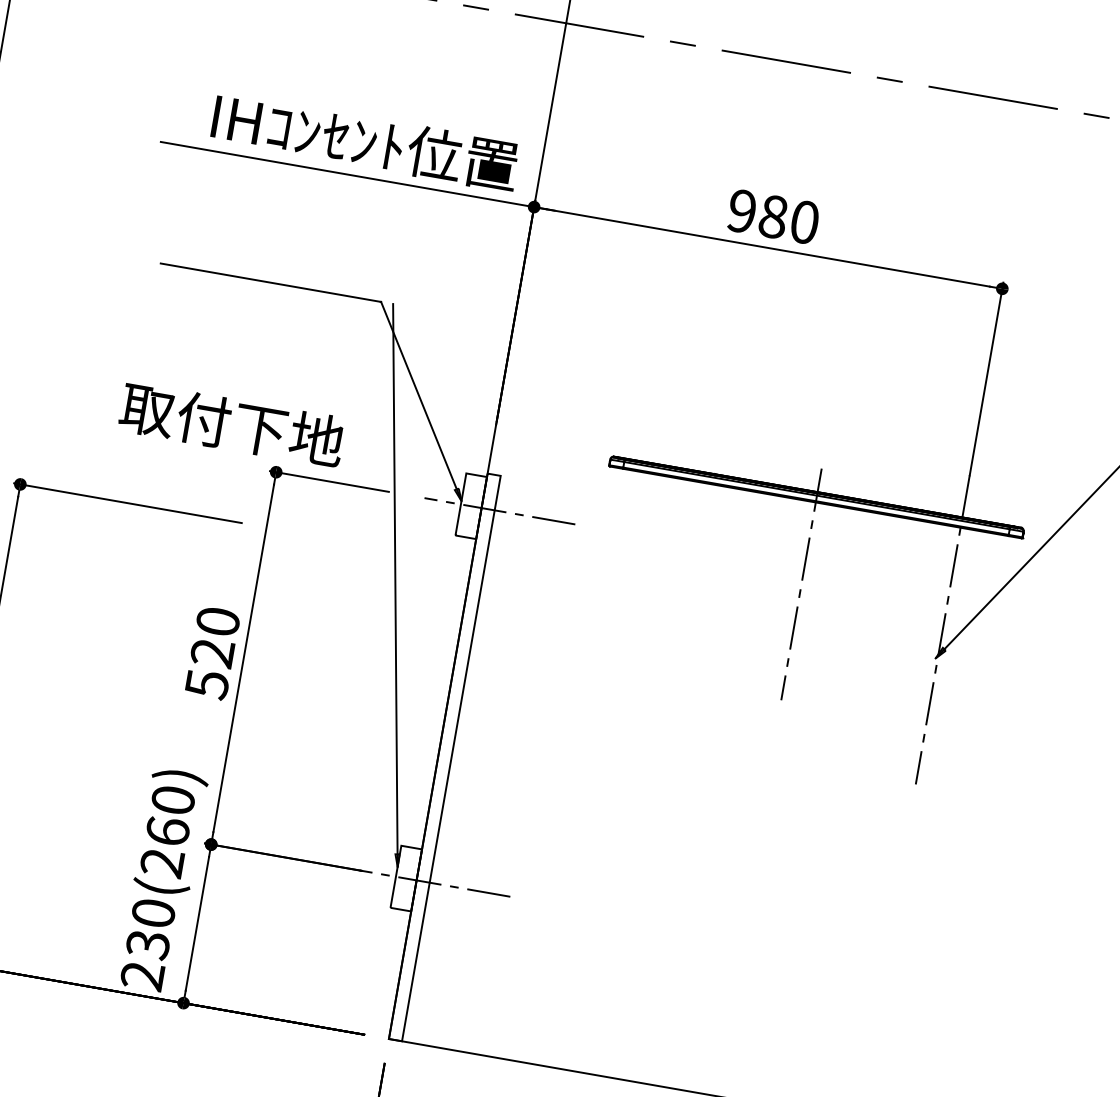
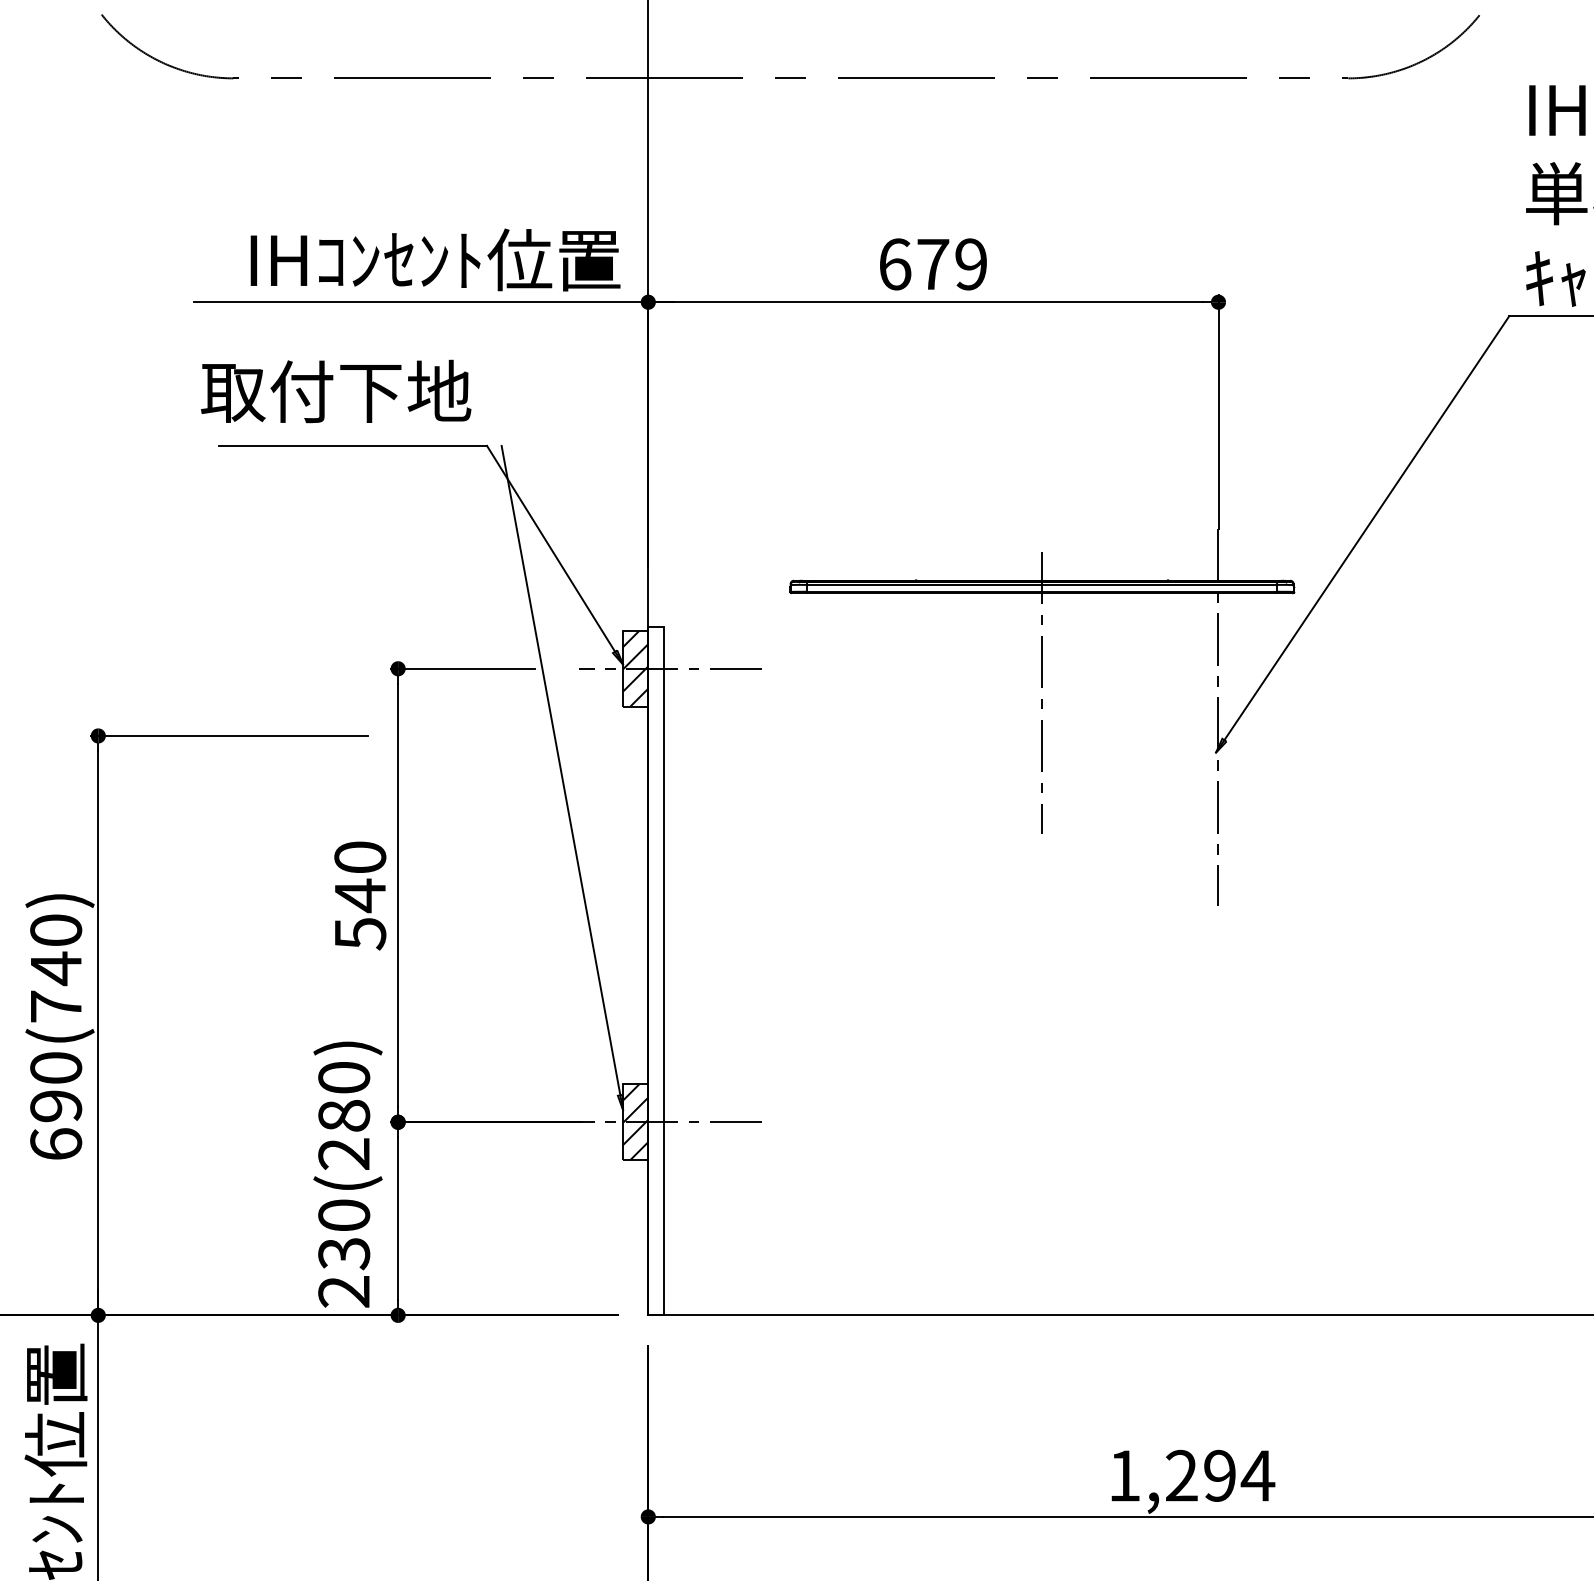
text: (773, 216) -> (933, 264), 980 -> 679
text: (232, 424) -> (336, 391), moved
hatch: (471, 506) -> (635, 668), added
text: (211, 652) -> (359, 895), 520 -> 540
text: (168, 831) -> (344, 1115), 230(260) -> 230(280)
hatch: (406, 878) -> (635, 1122), added

